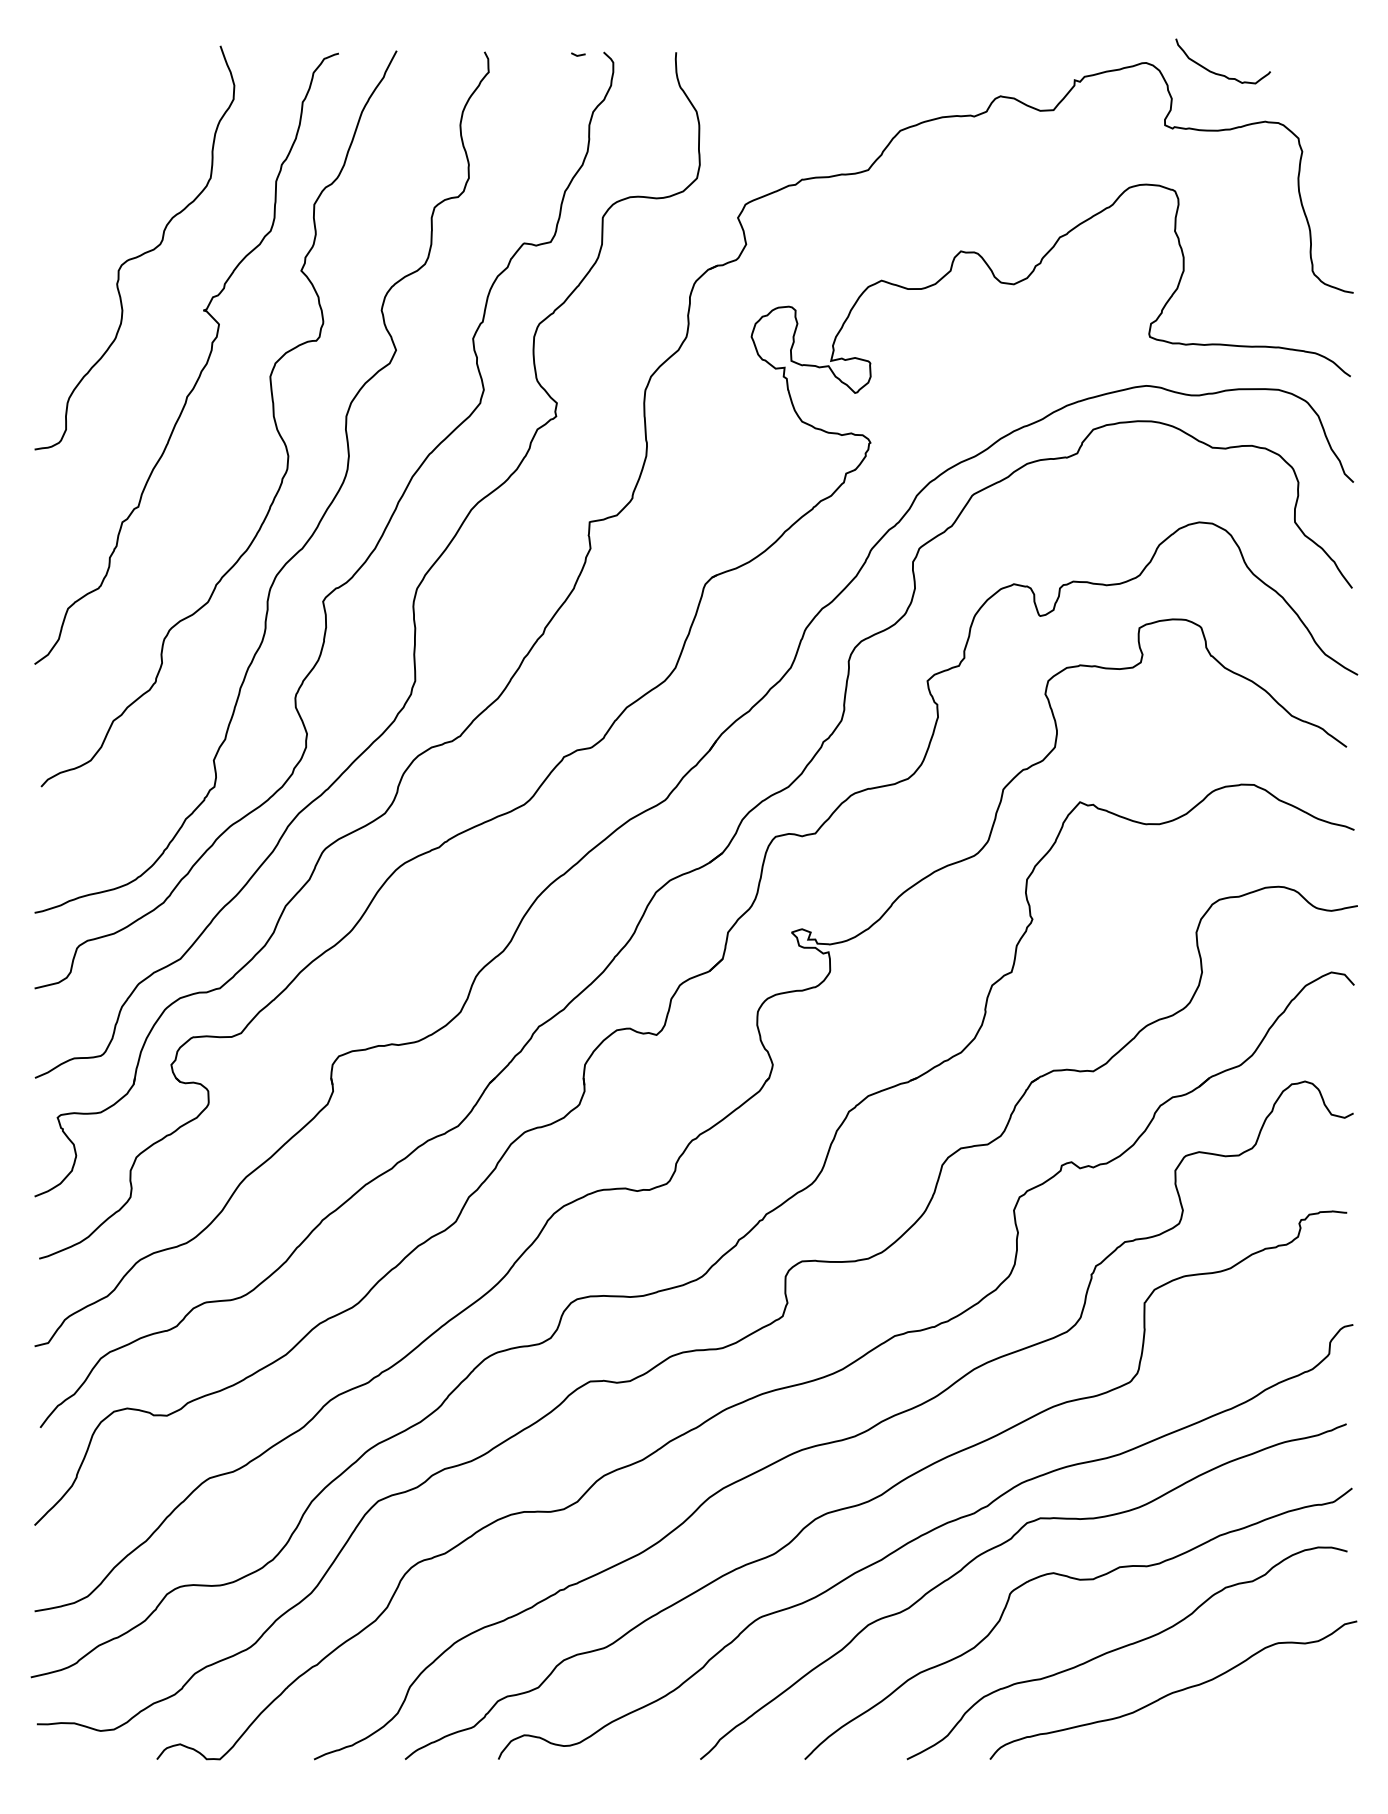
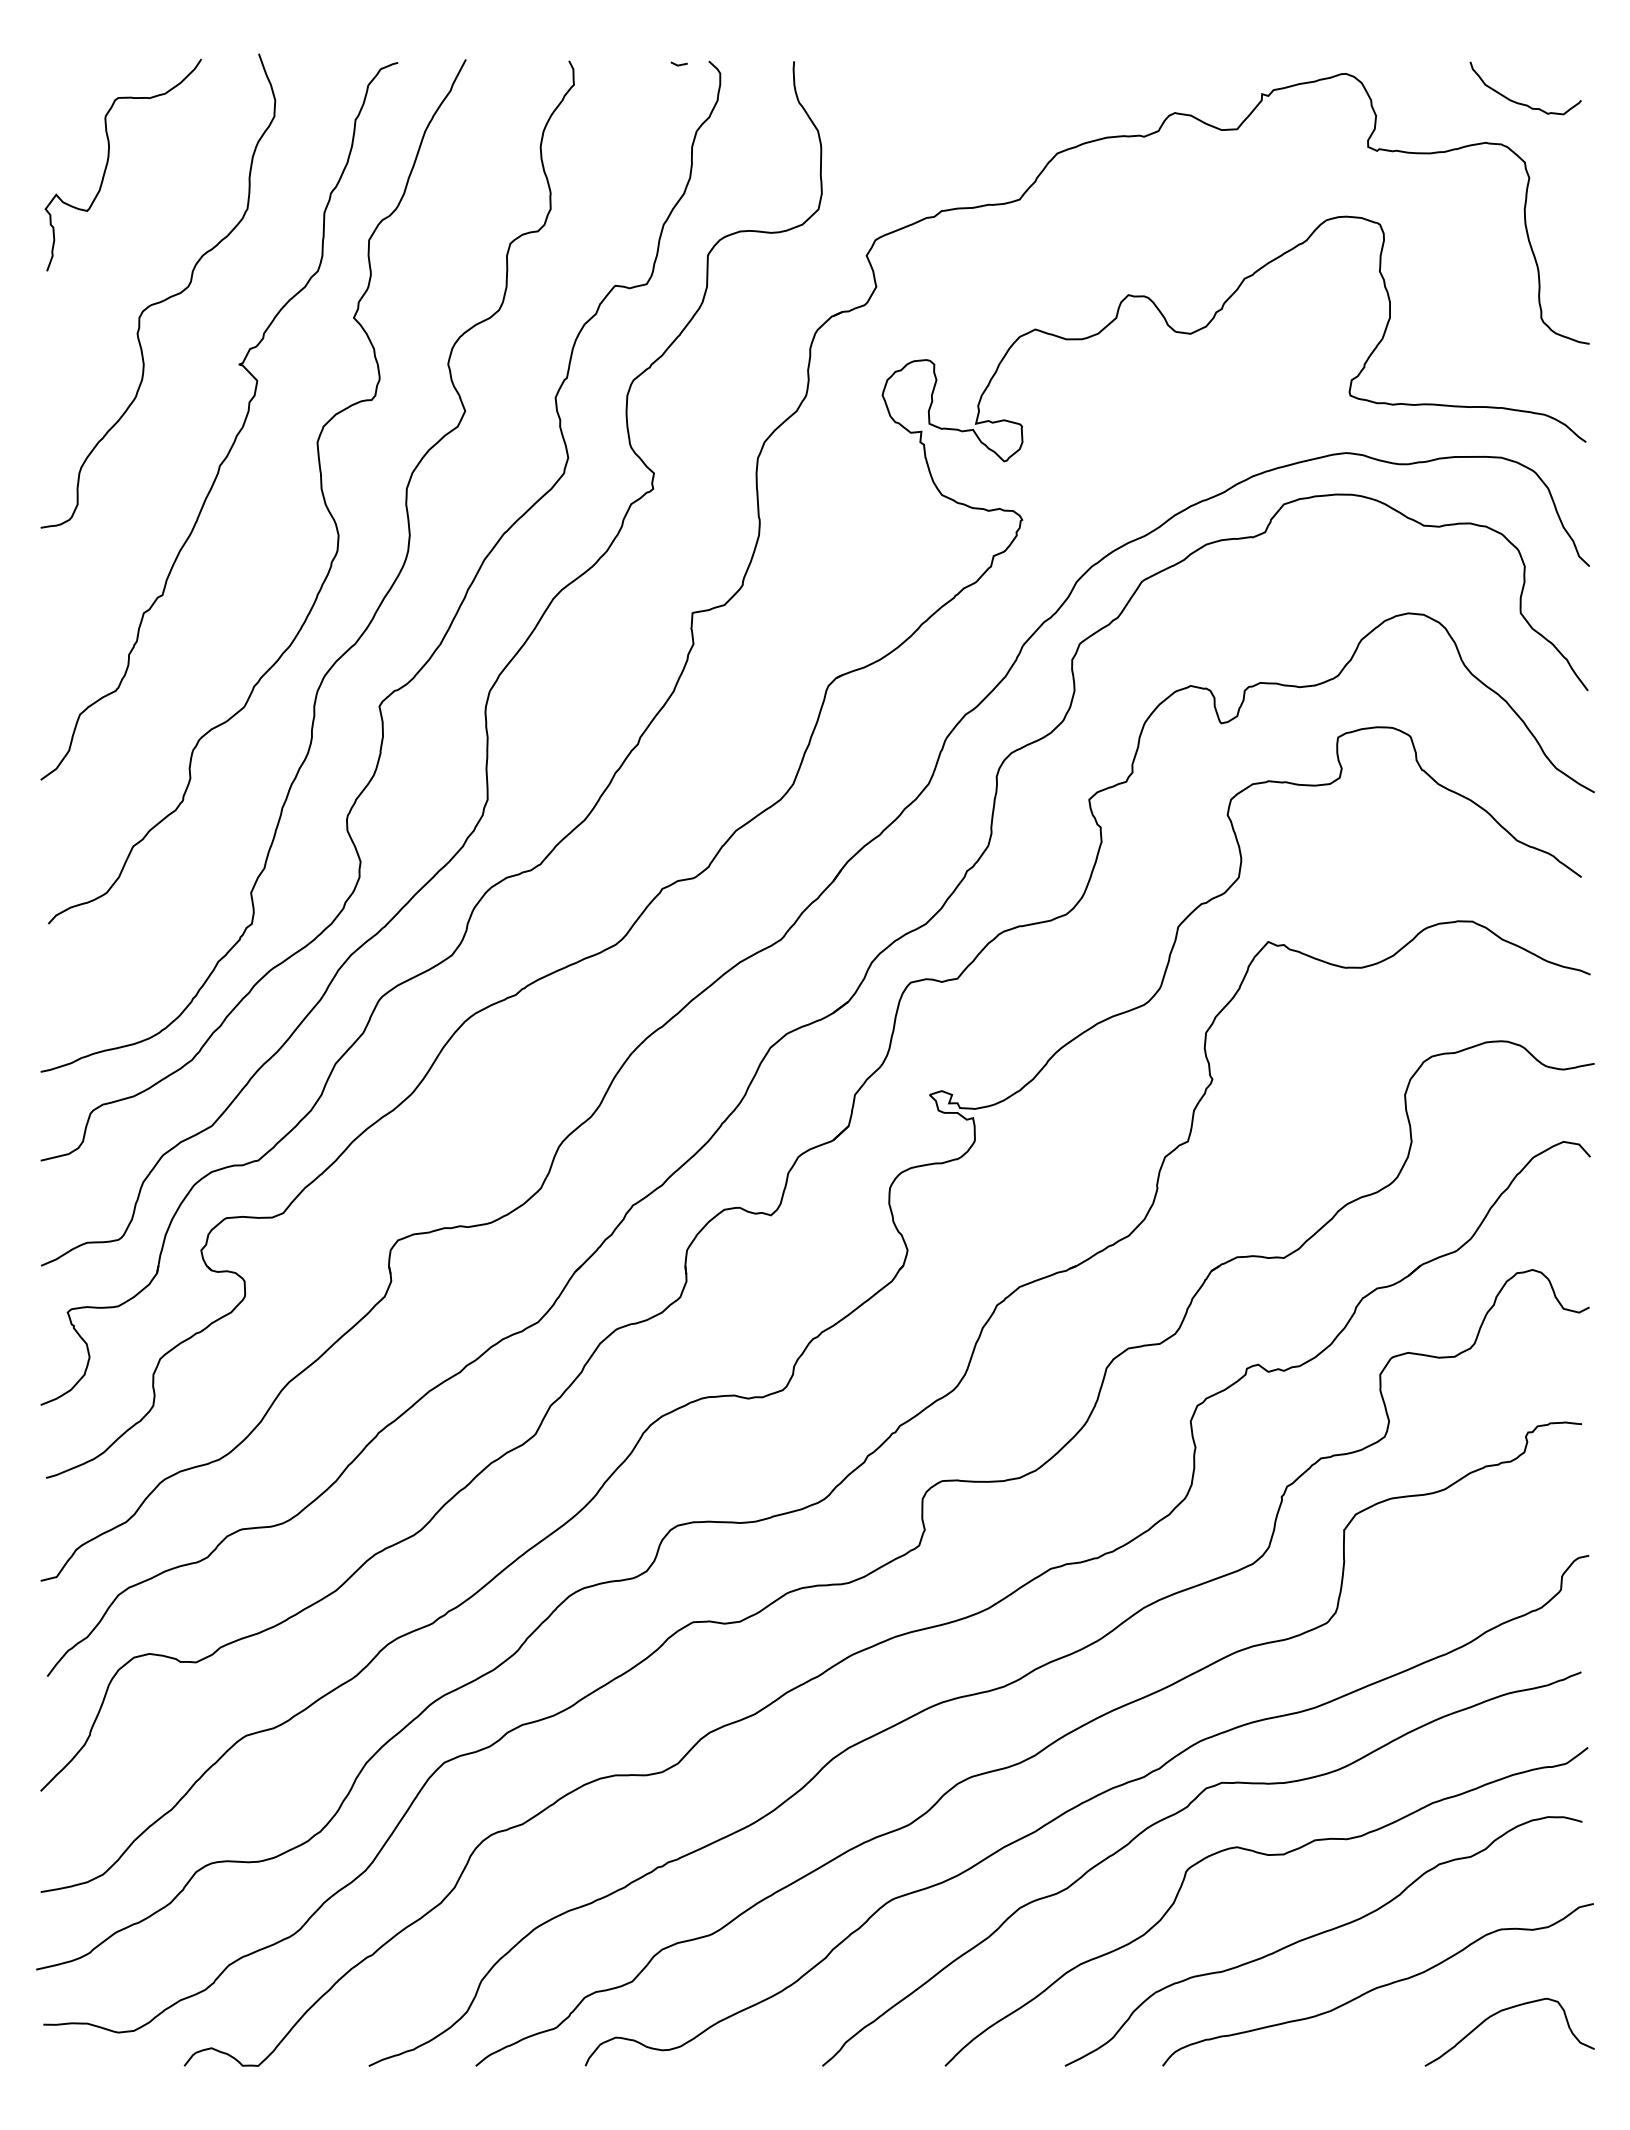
curve: (1219, 73) -> (1521, 102), moved
curve: (92, 139) -> (108, 163), added
curve: (1276, 1714) -> (1499, 2013), added

